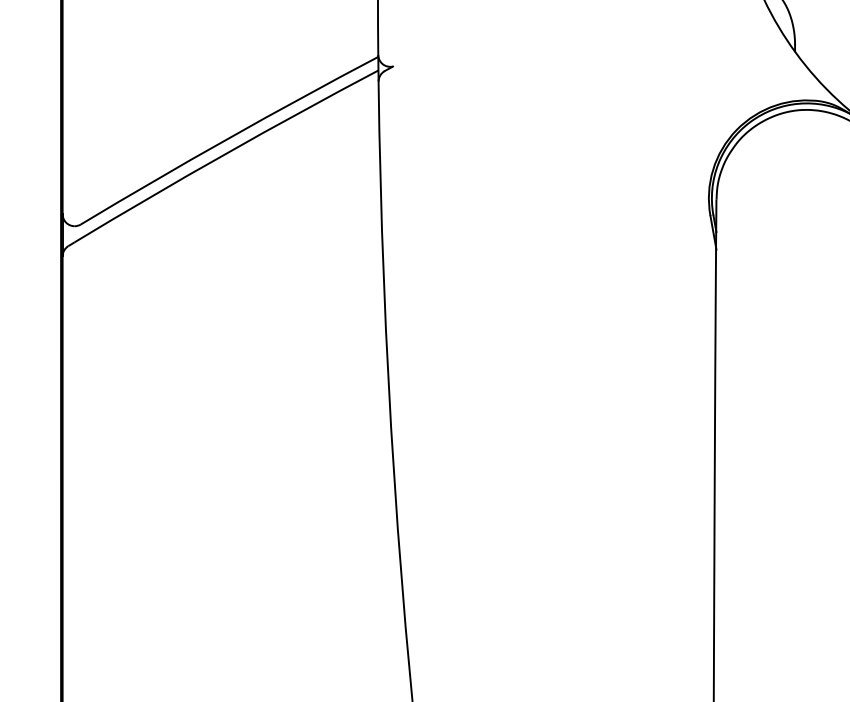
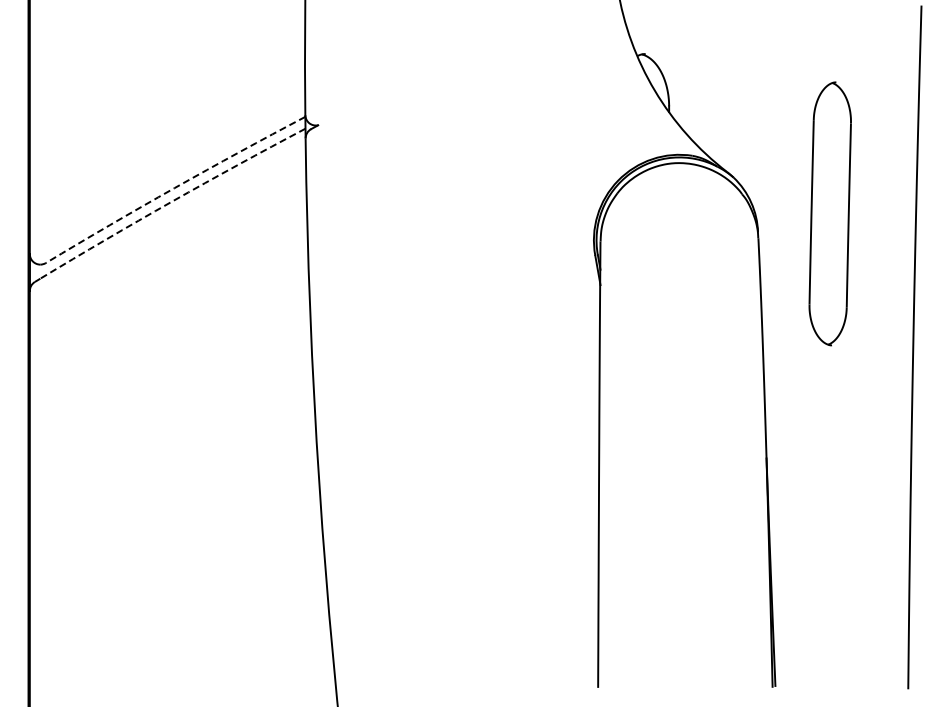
arc: (228, 138) -> (174, 188), solid -> dashed
arc: (224, 153) -> (171, 201), solid -> dashed

